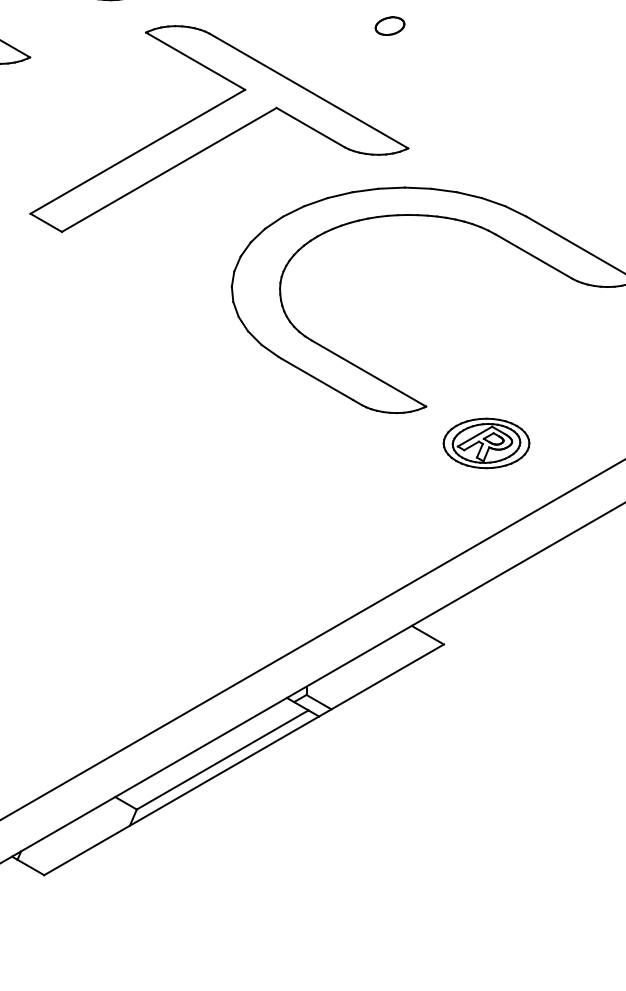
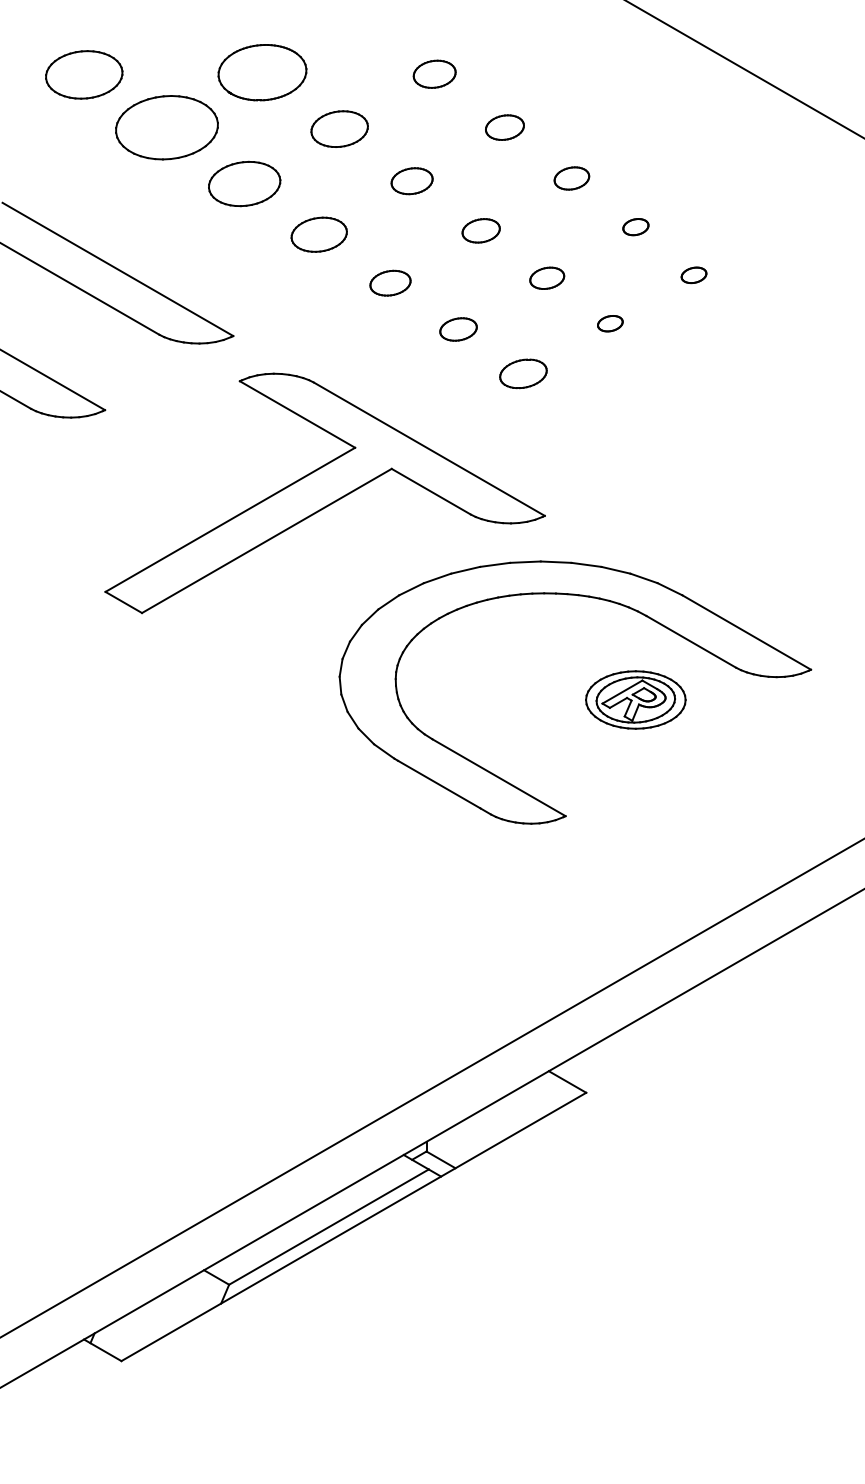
part: (389, 25) -> (523, 373), size x1.4
part: (486, 443) -> (635, 699), moved

